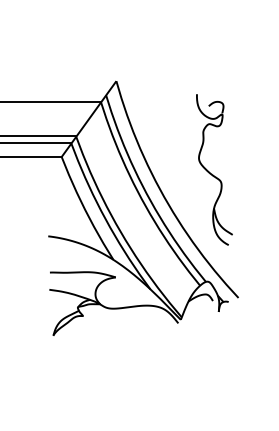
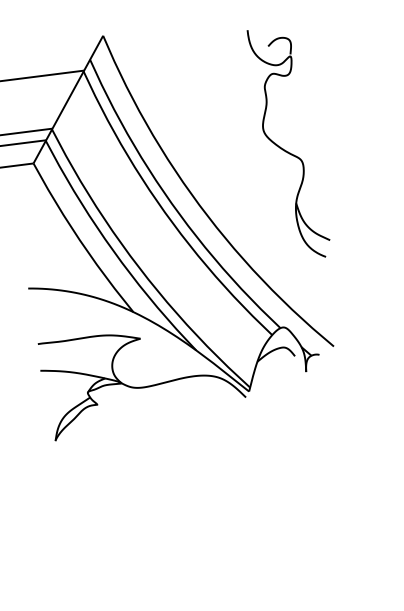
part: (214, 169) -> (289, 142), moved

